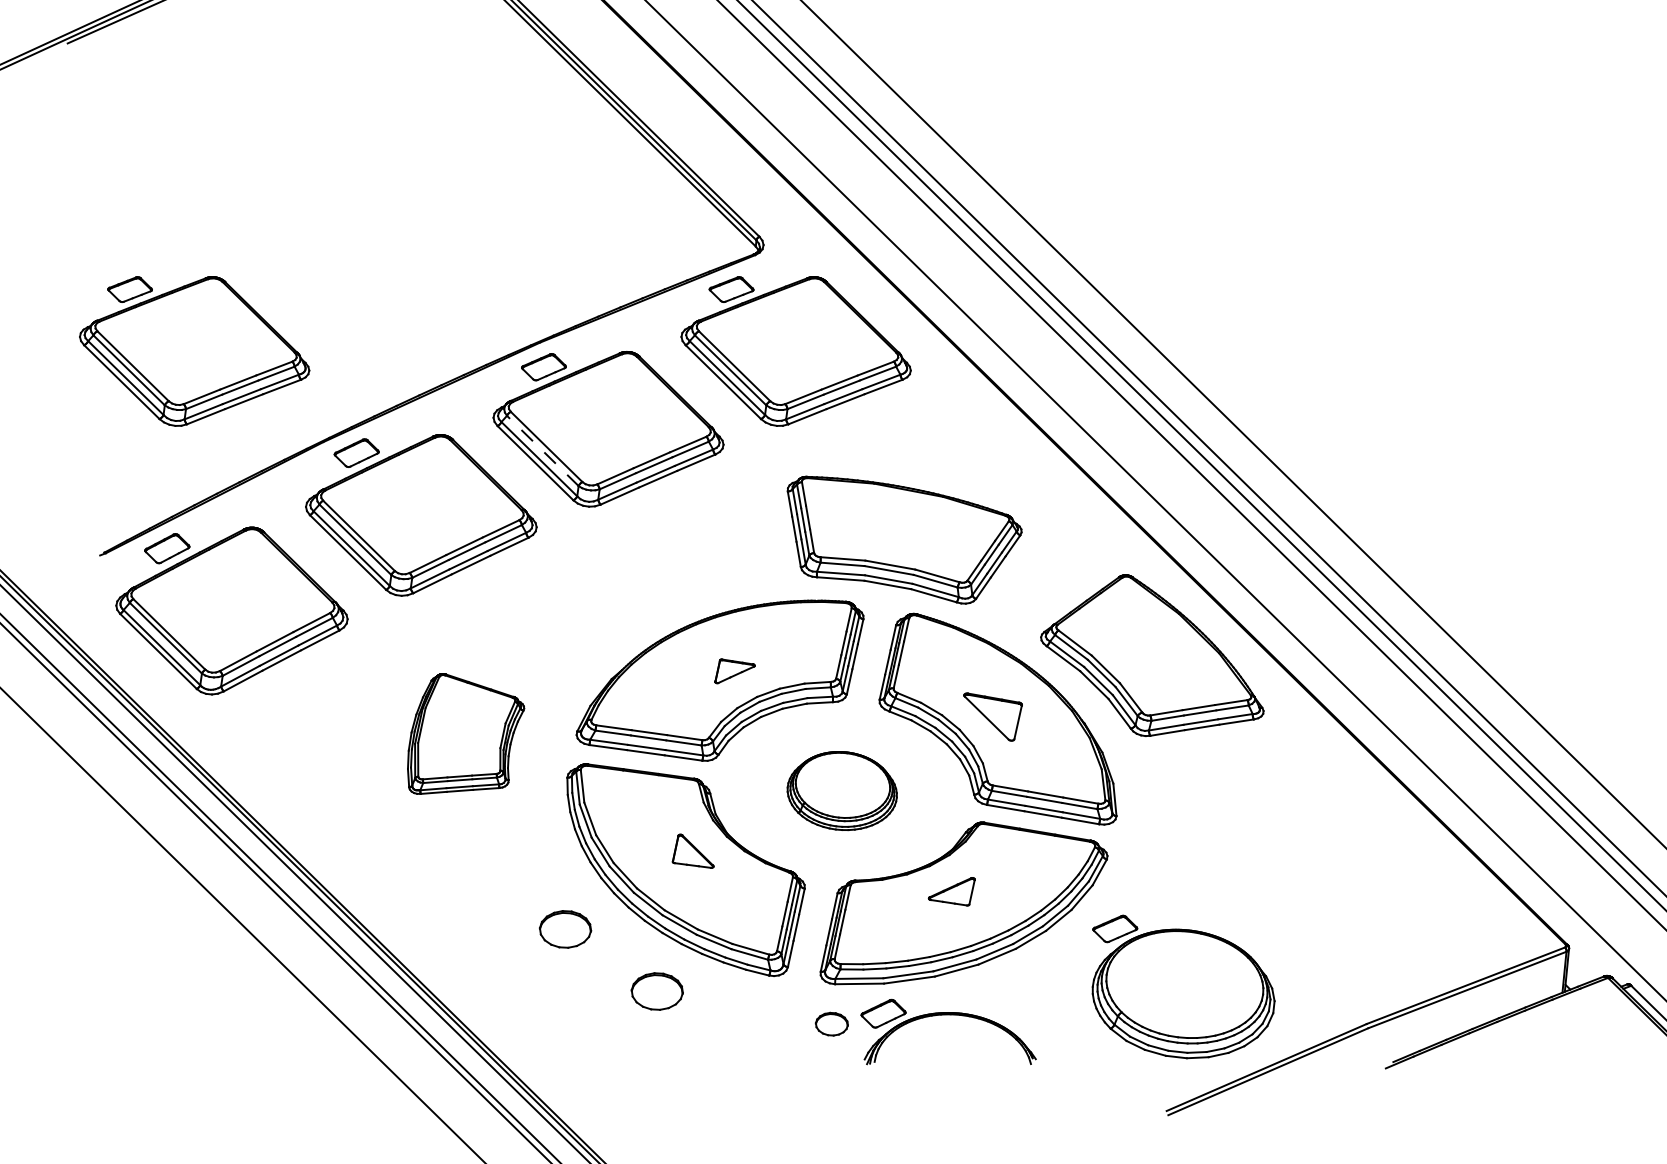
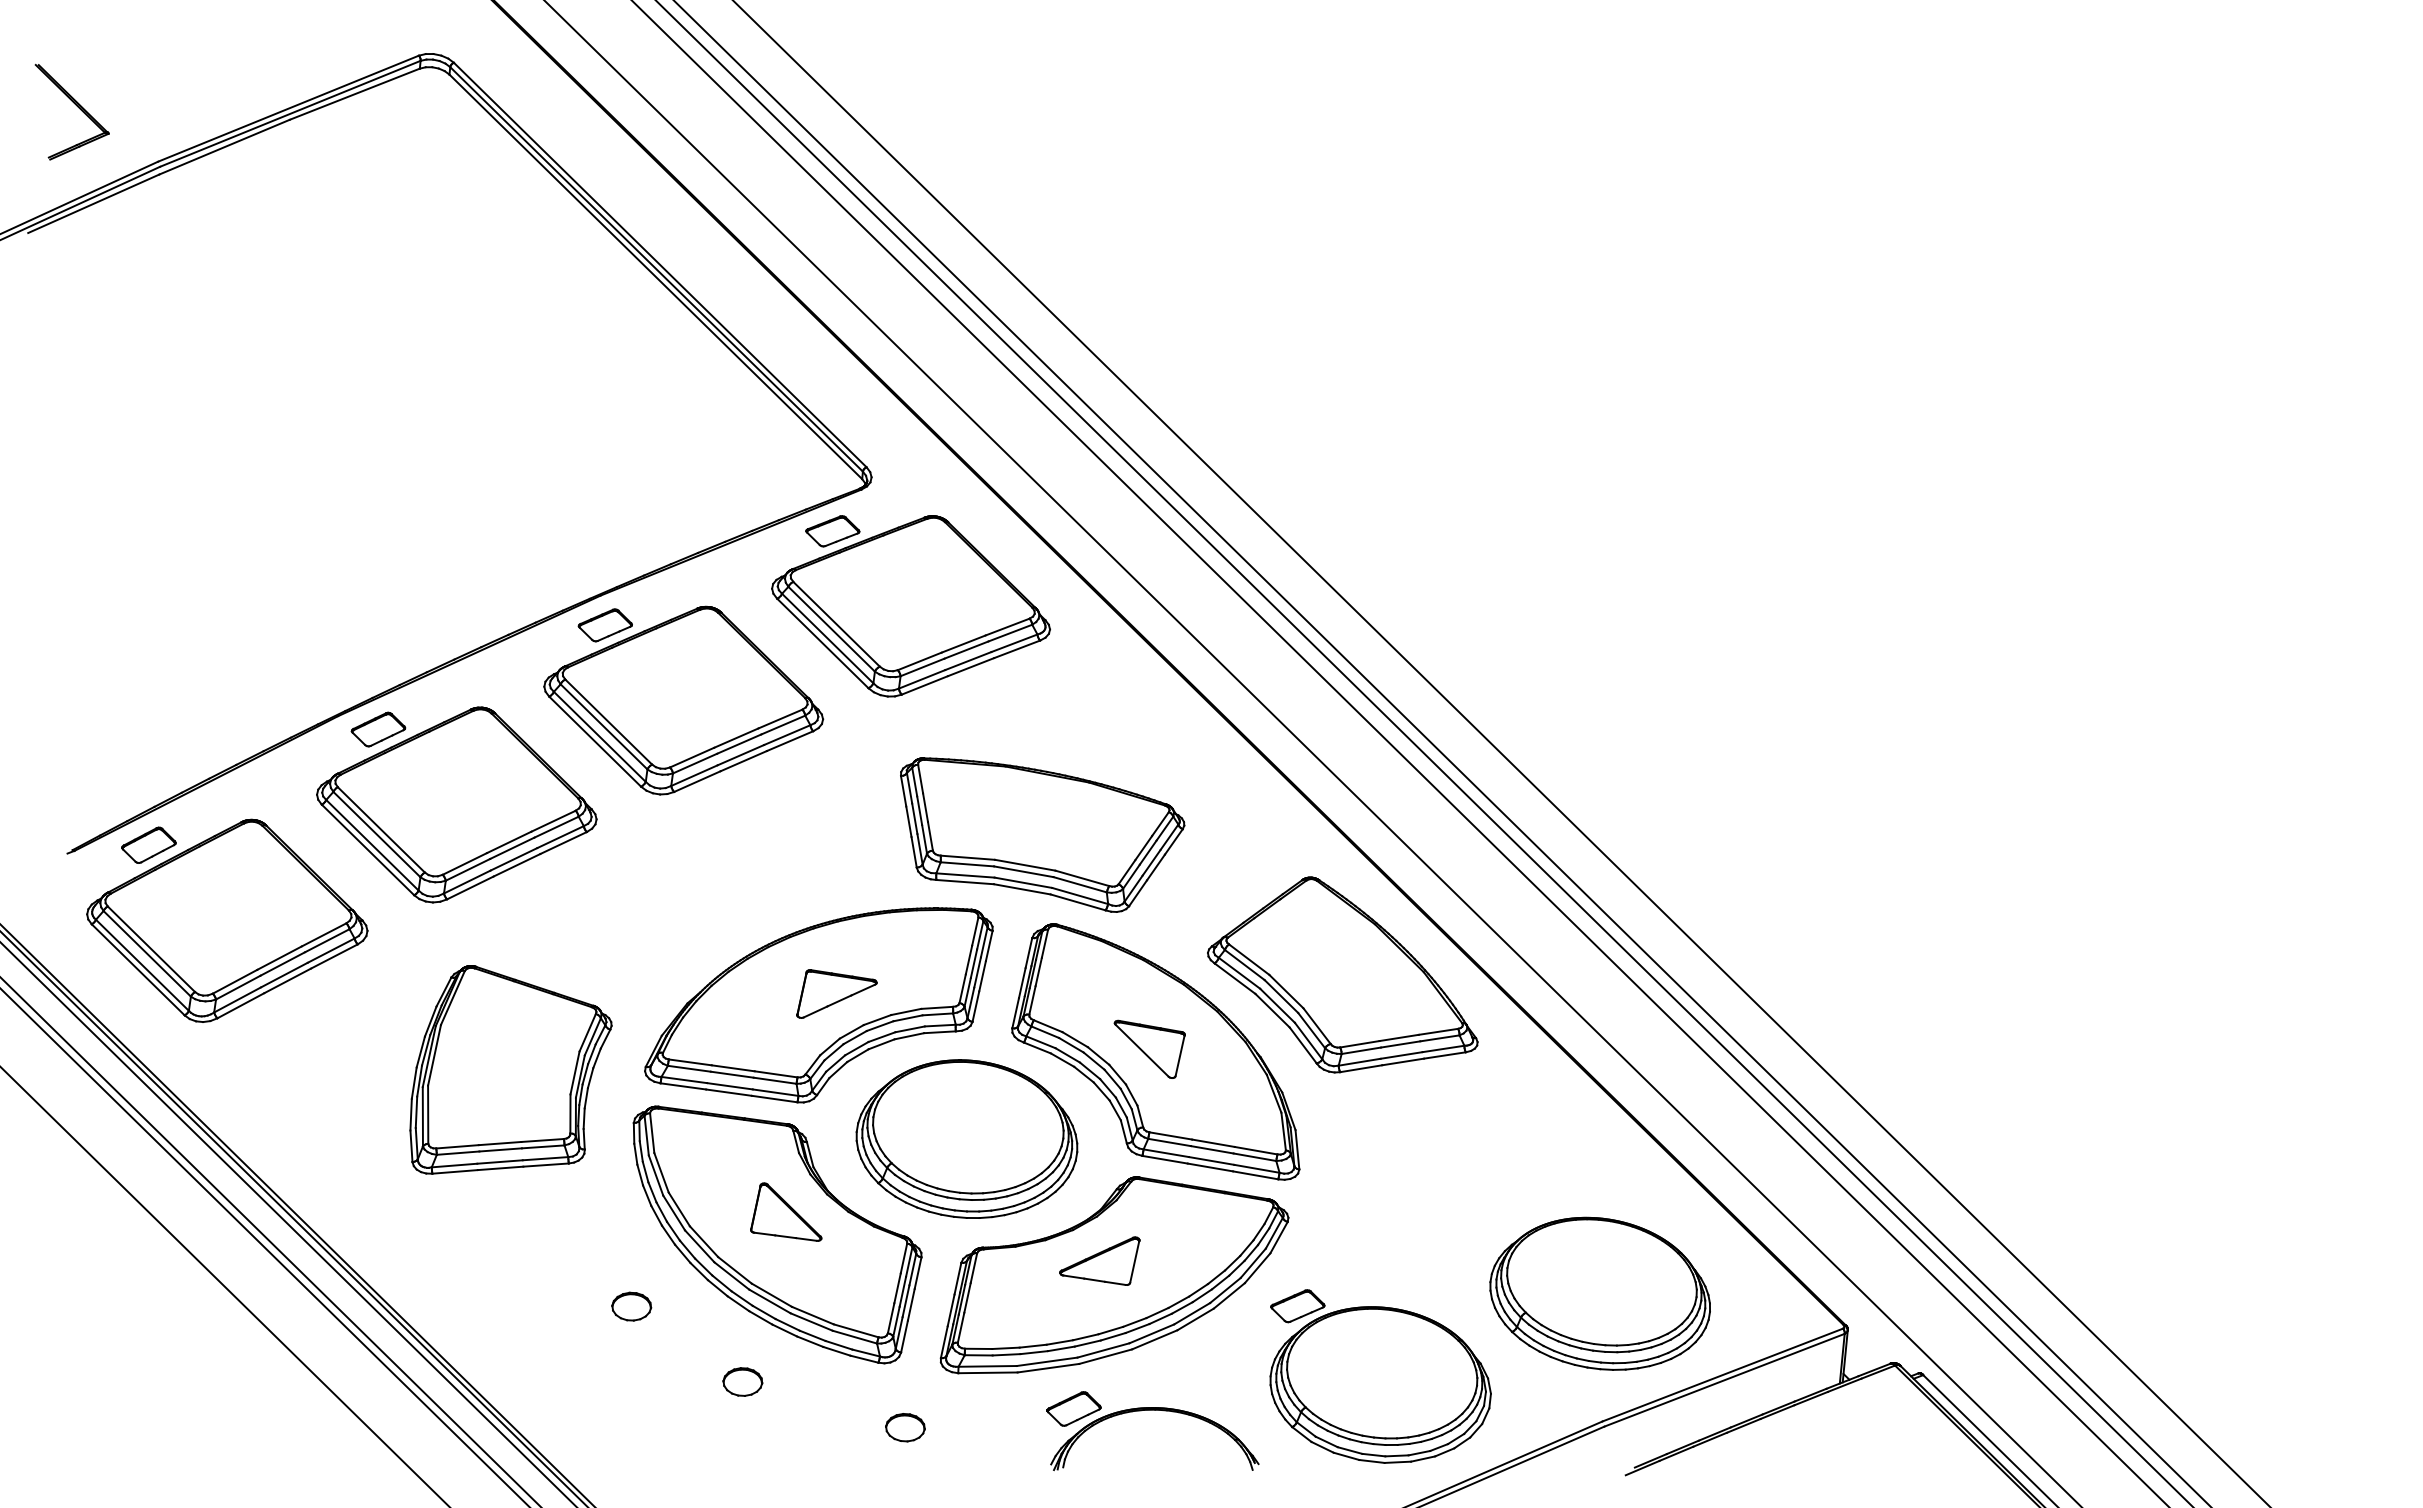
part: (194, 351) -> (181, 606), removed
line: (543, 450) -> (604, 726), dashed -> solid
part: (734, 670) -> (836, 993), size x1.67
part: (465, 733) -> (510, 1069), size x1.43
part: (841, 790) -> (966, 1138), size x1.67
part: (693, 850) -> (786, 1211), size x1.43
part: (951, 891) -> (1099, 1260), size x1.43
part: (1364, 918) -> (1599, 1293), added
part: (565, 929) -> (631, 1306), size x0.62
part: (657, 991) -> (742, 1381), size x0.62
part: (948, 1014) -> (1152, 1410), moved
part: (831, 1024) -> (905, 1427), moved

